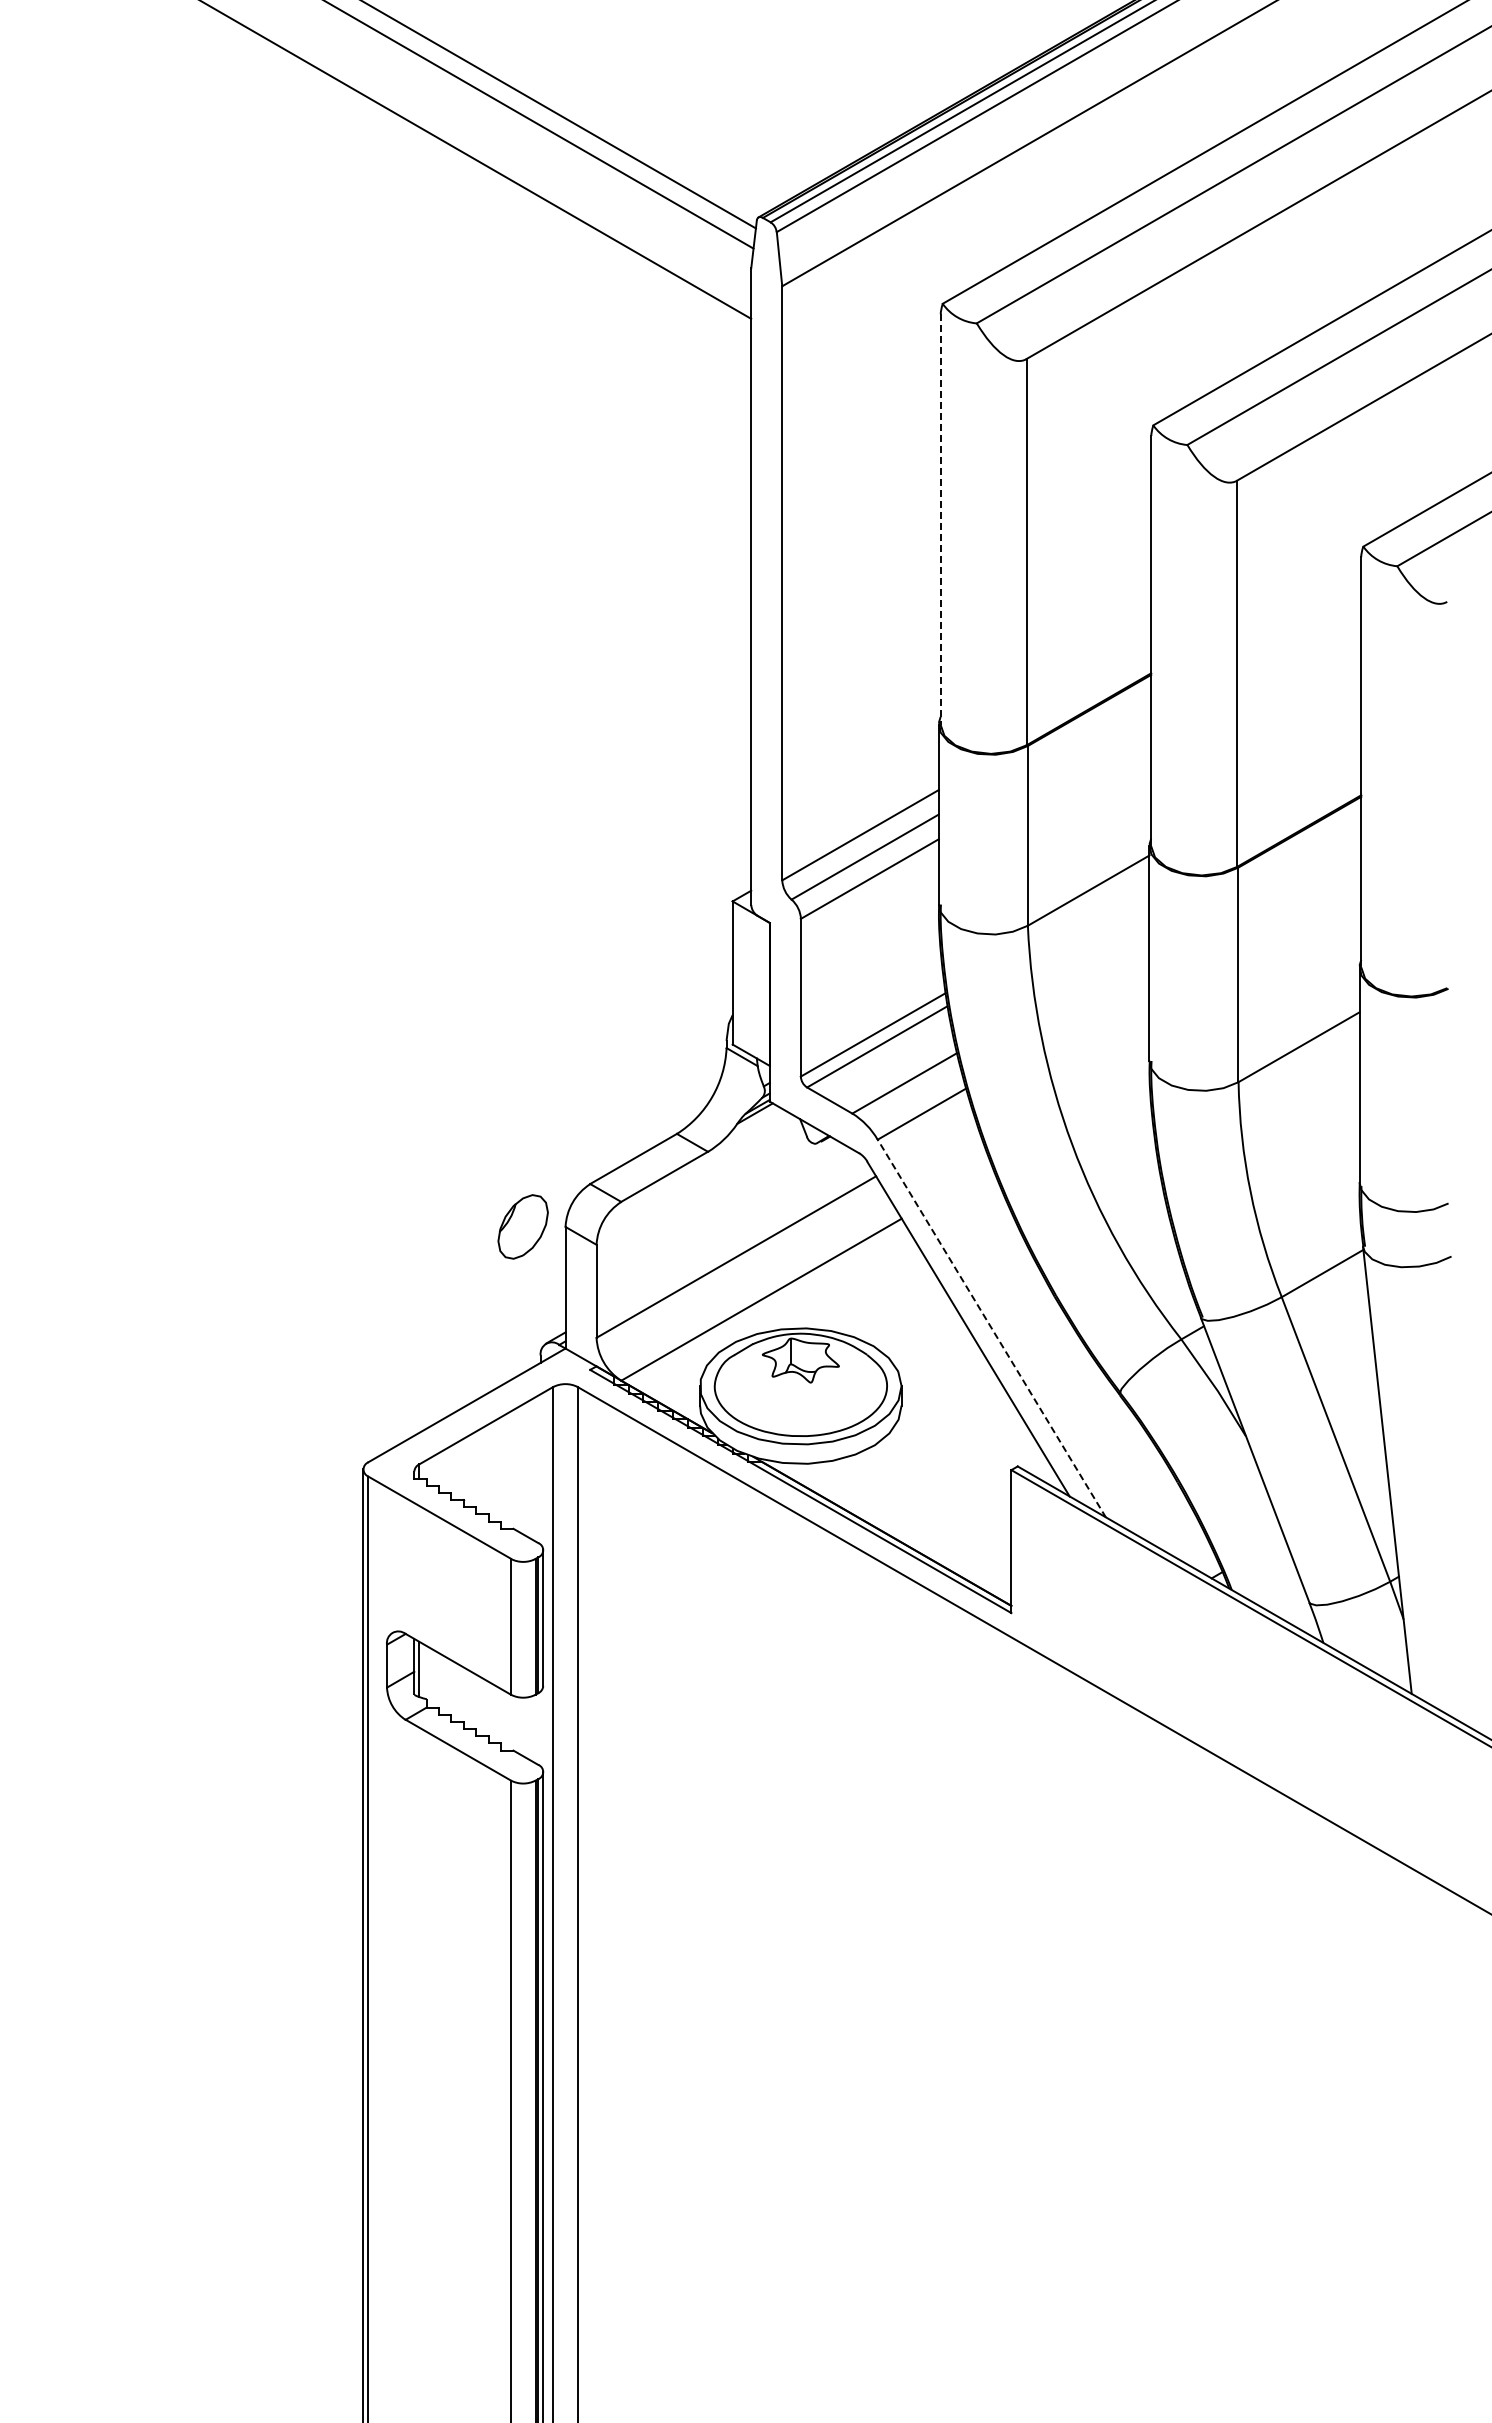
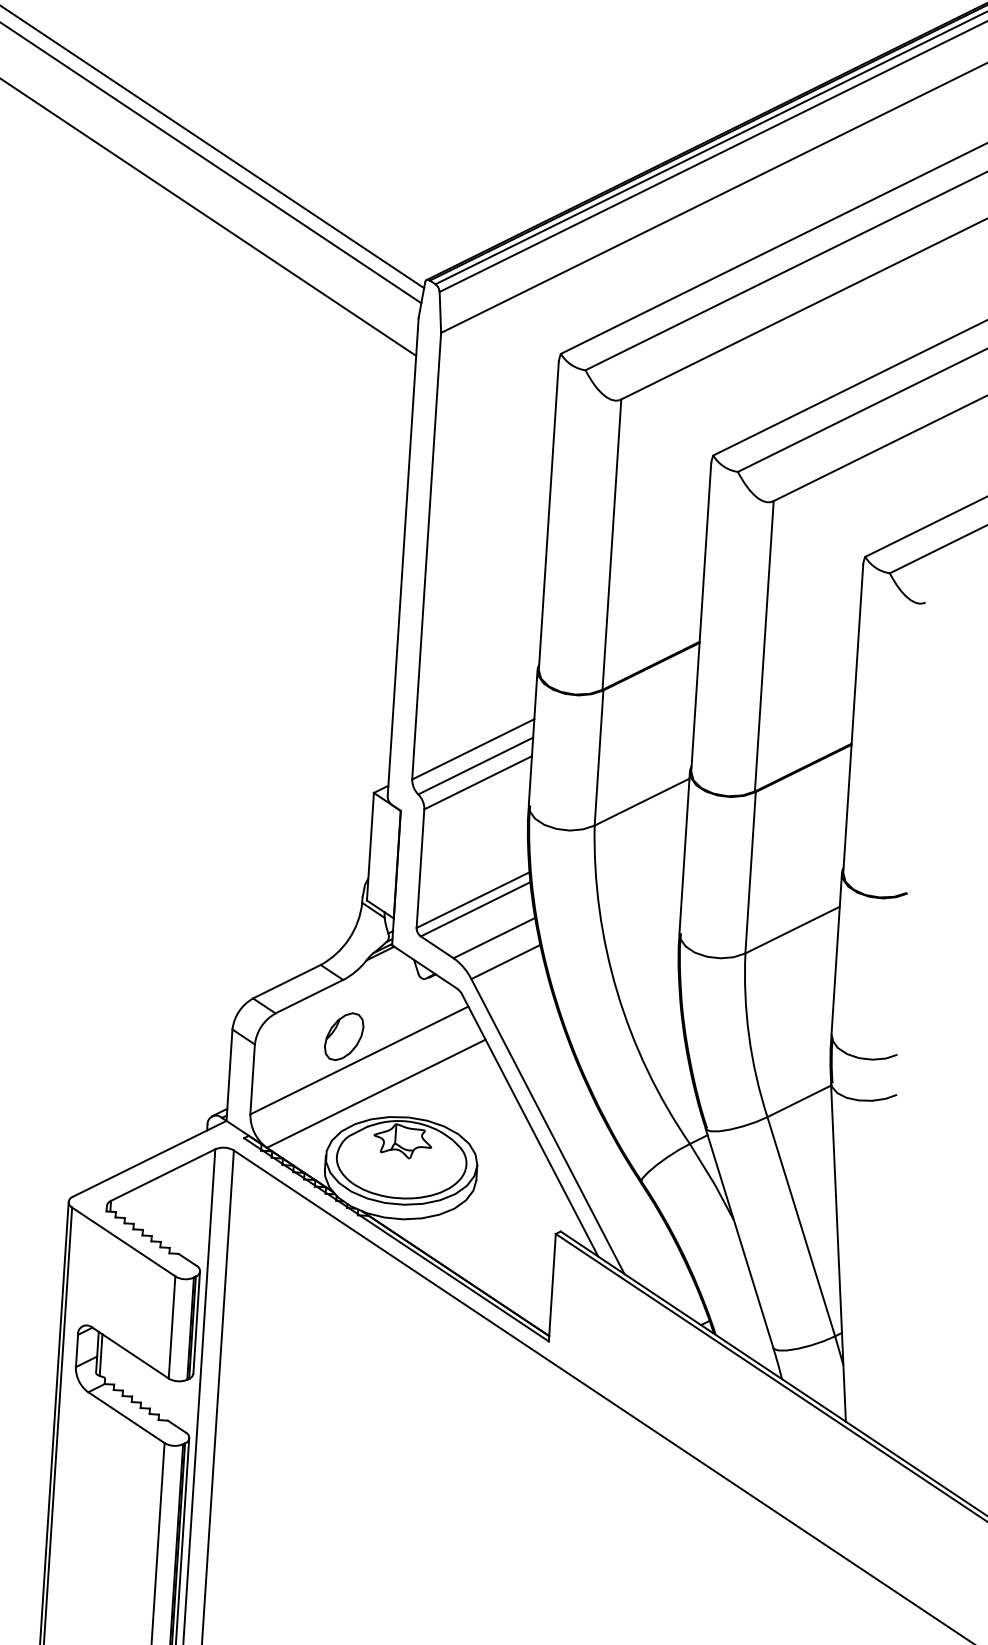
line: (940, 520) -> (548, 516), dashed -> solid
part: (522, 1226) -> (343, 1036), moved
line: (991, 1328) -> (547, 1126), dashed -> solid

